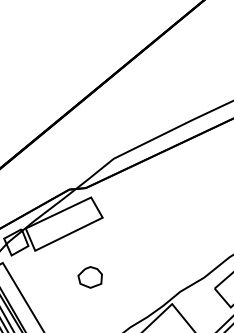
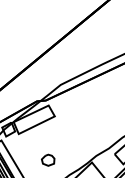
part: (90, 275) -> (48, 159), moved

